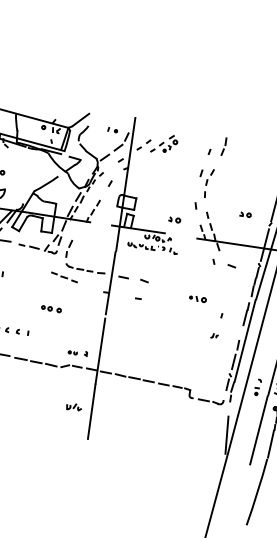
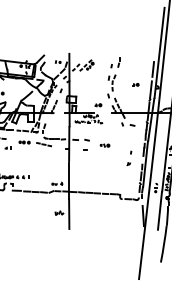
part: (245, 214) -> (135, 84), moved
part: (196, 298) -> (104, 145), moved
part: (51, 309) -> (24, 142), moved

